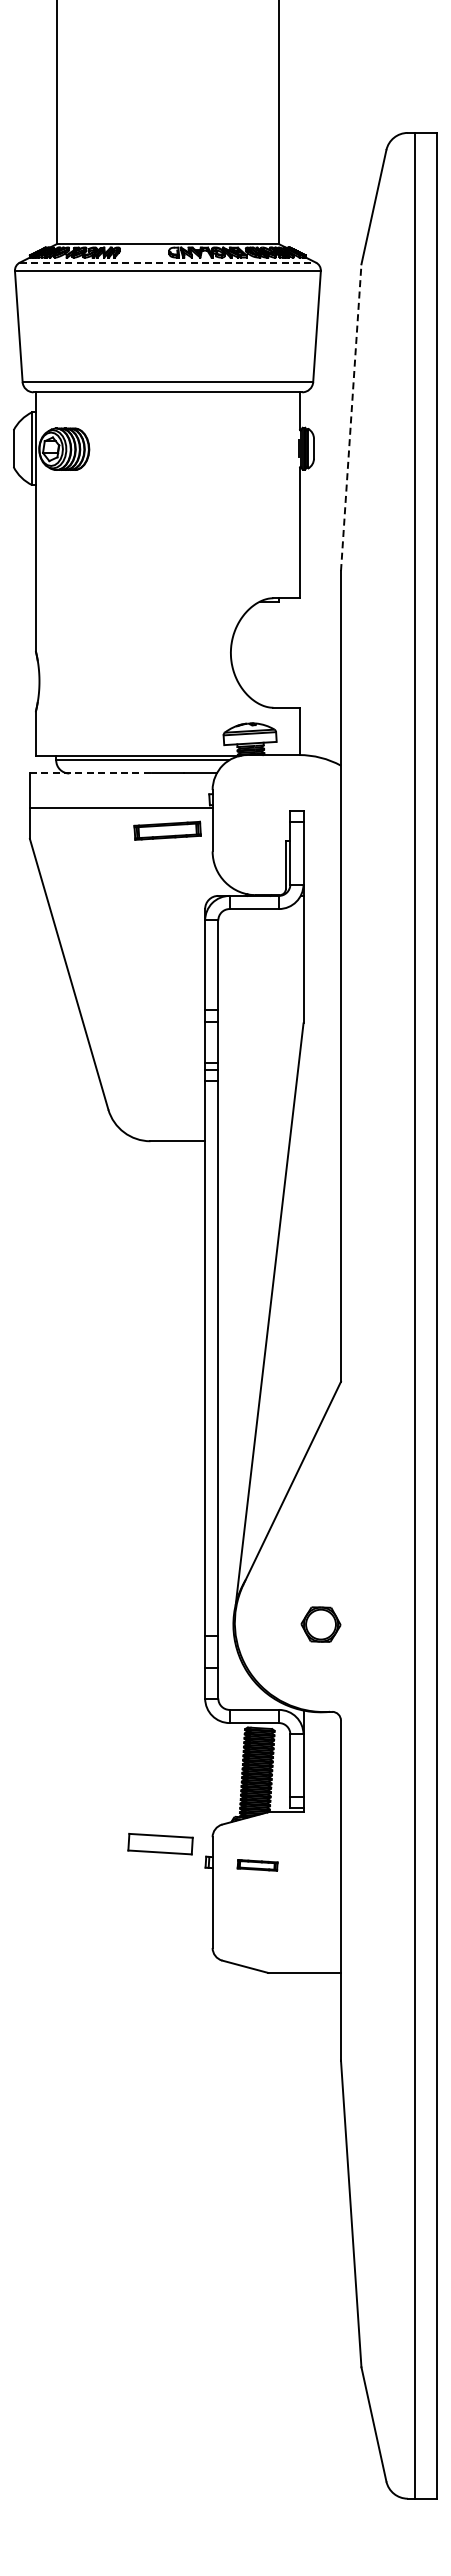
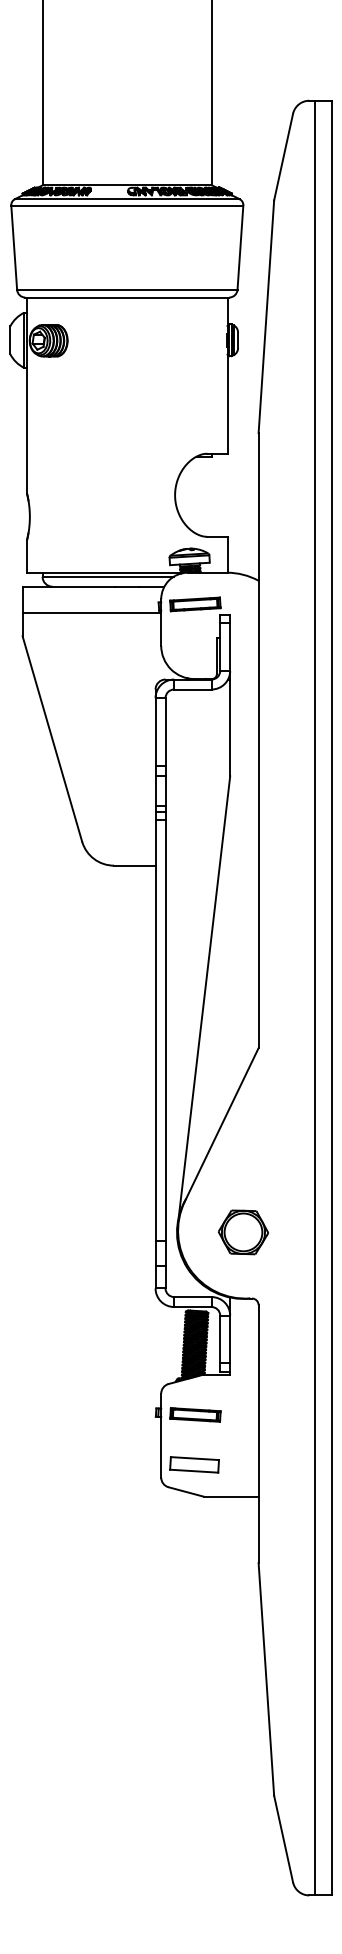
line: (168, 262) -> (127, 199), dashed -> solid
line: (351, 417) -> (266, 316), dashed -> solid
line: (90, 773) -> (68, 586), dashed -> solid
part: (167, 830) -> (195, 604), moved
part: (320, 1624) -> (243, 1232), size x1.67
part: (160, 1844) -> (194, 1465), moved
part: (257, 1865) -> (195, 1415), size x1.67

